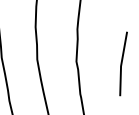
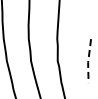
line: (121, 64) -> (88, 61), solid -> dashed

